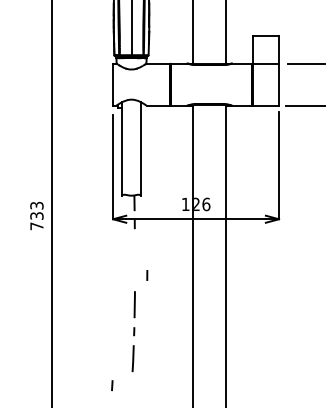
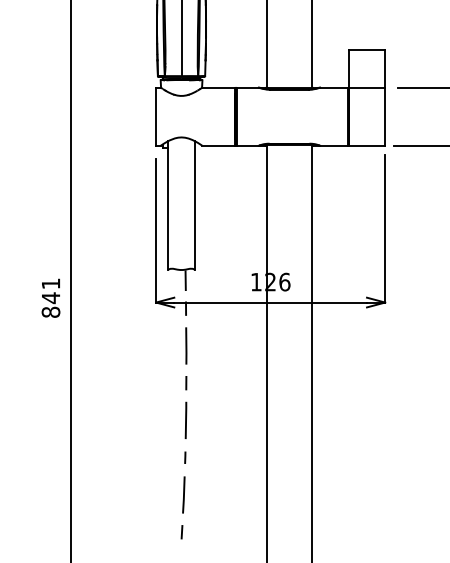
text: (36, 215) -> (50, 297), 733 -> 841
line: (135, 250) -> (186, 345), added
line: (147, 275) -> (186, 383), moved
line: (111, 385) -> (181, 532), moved

